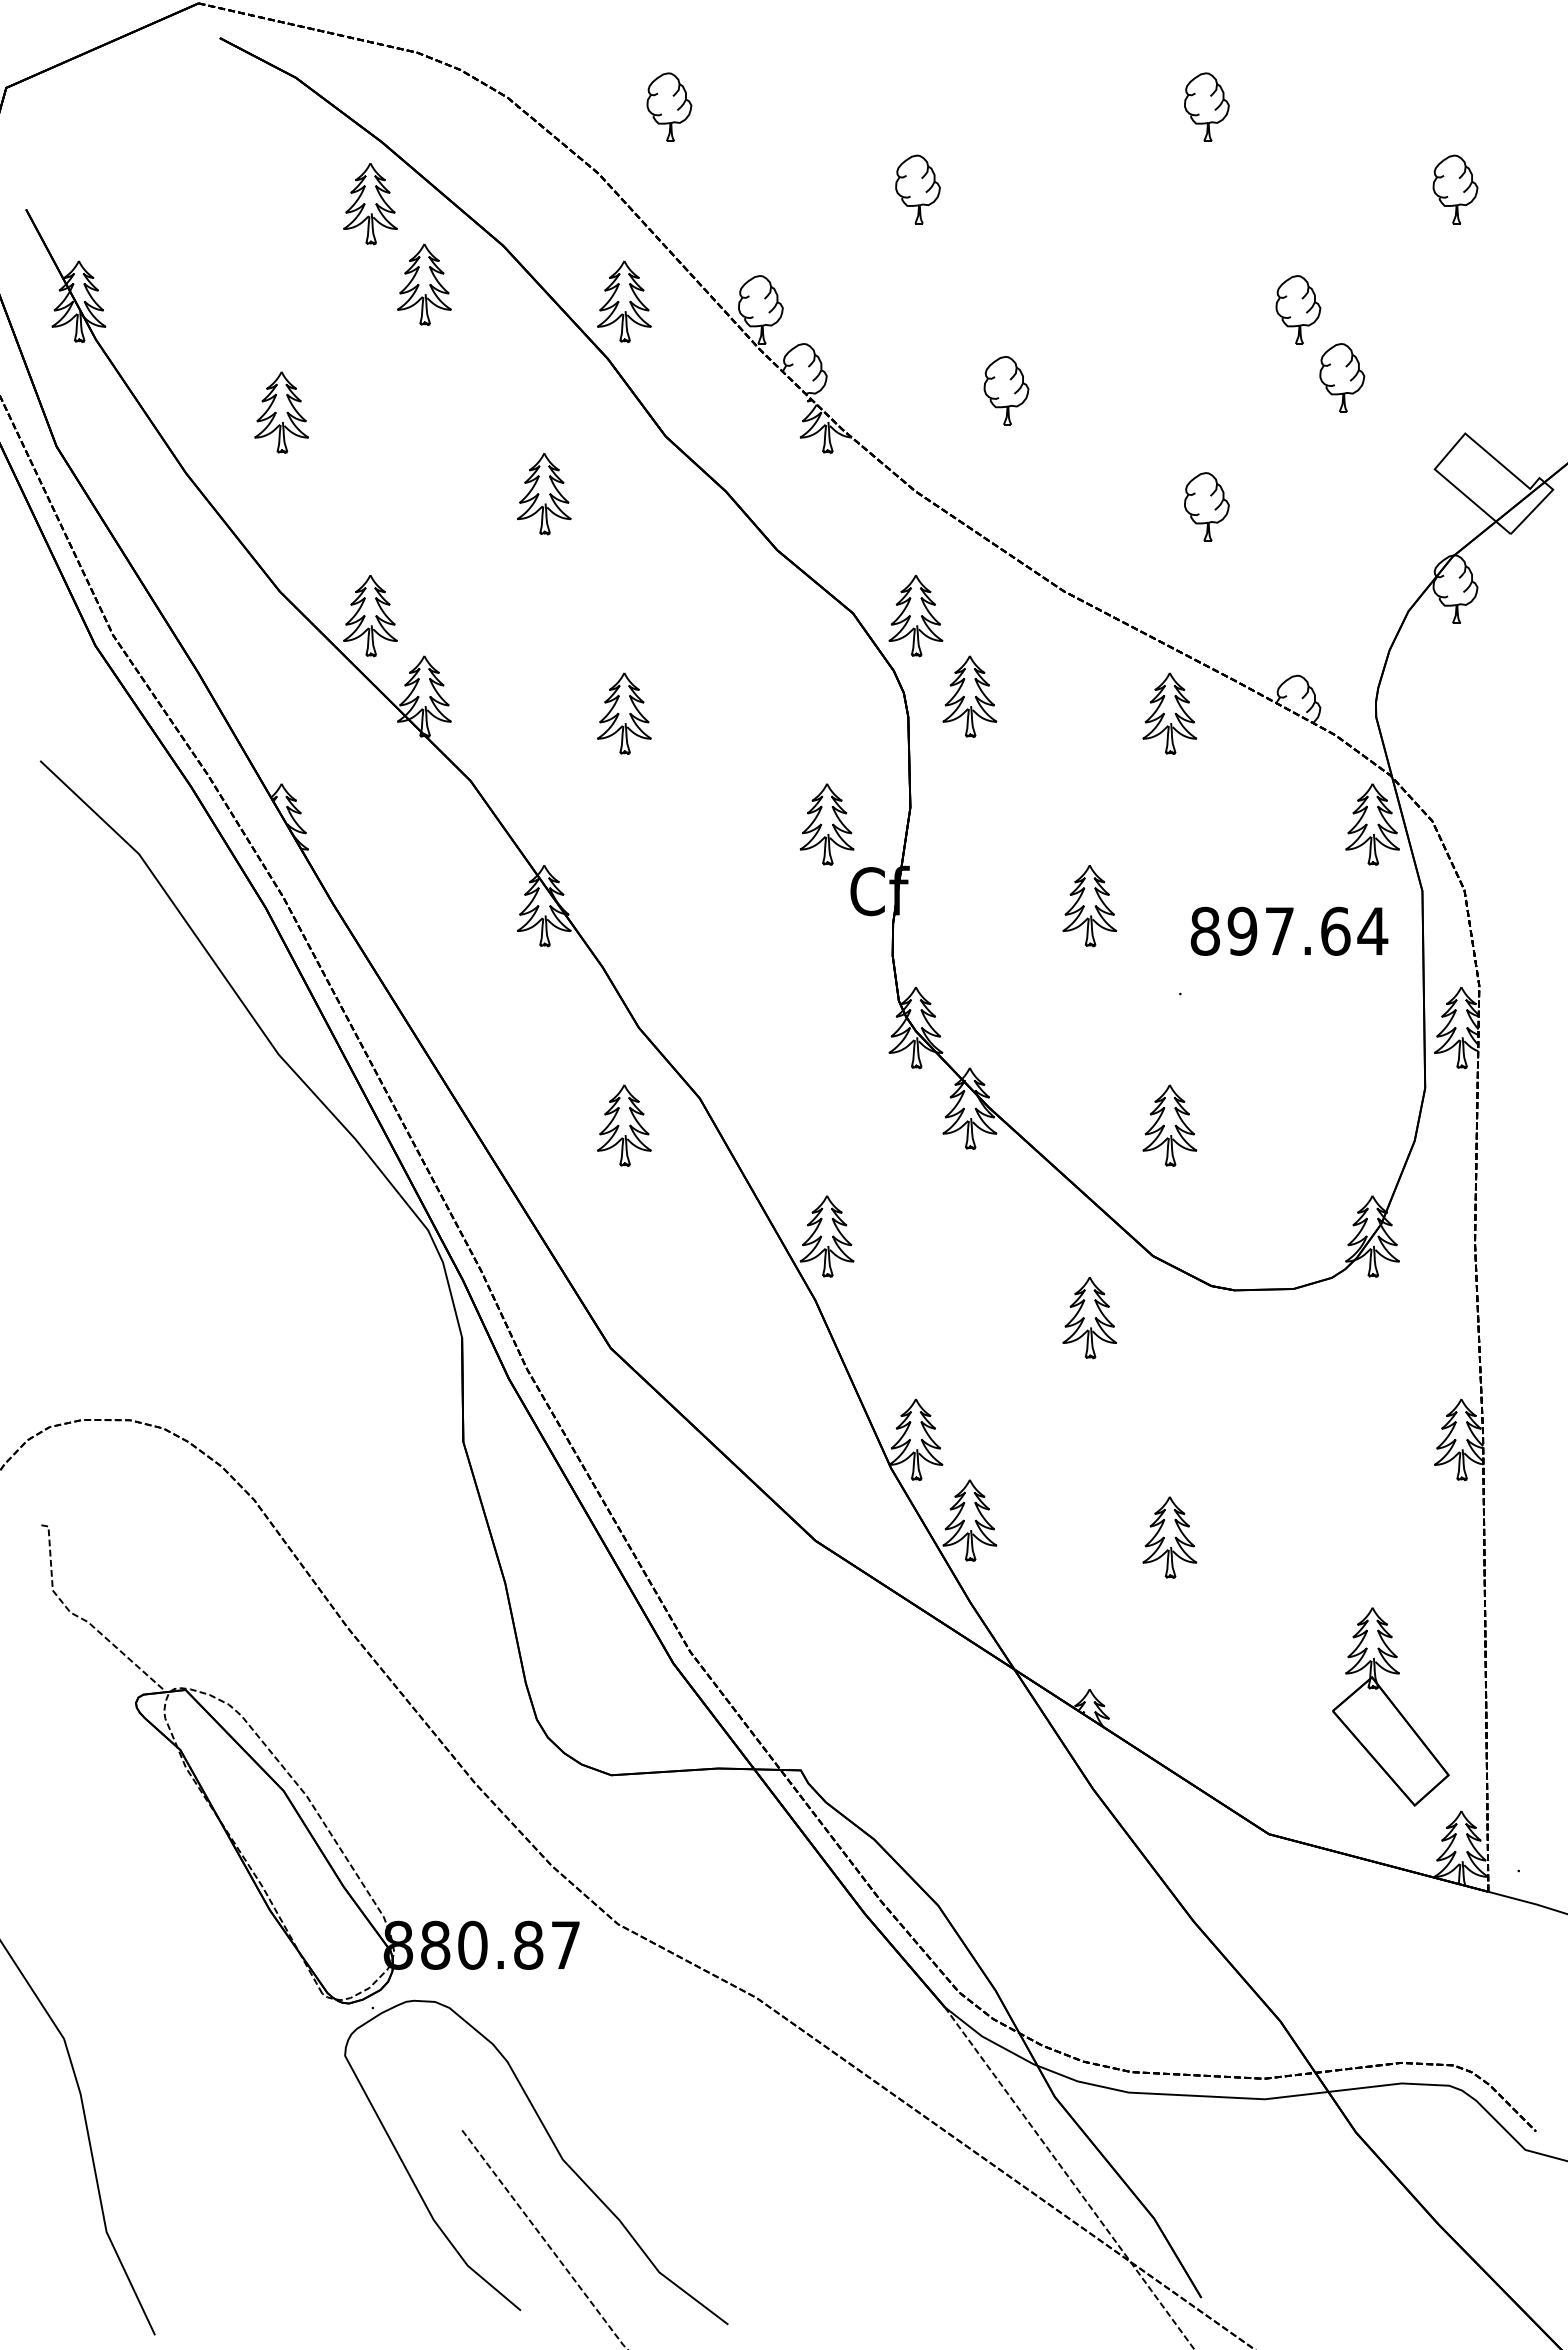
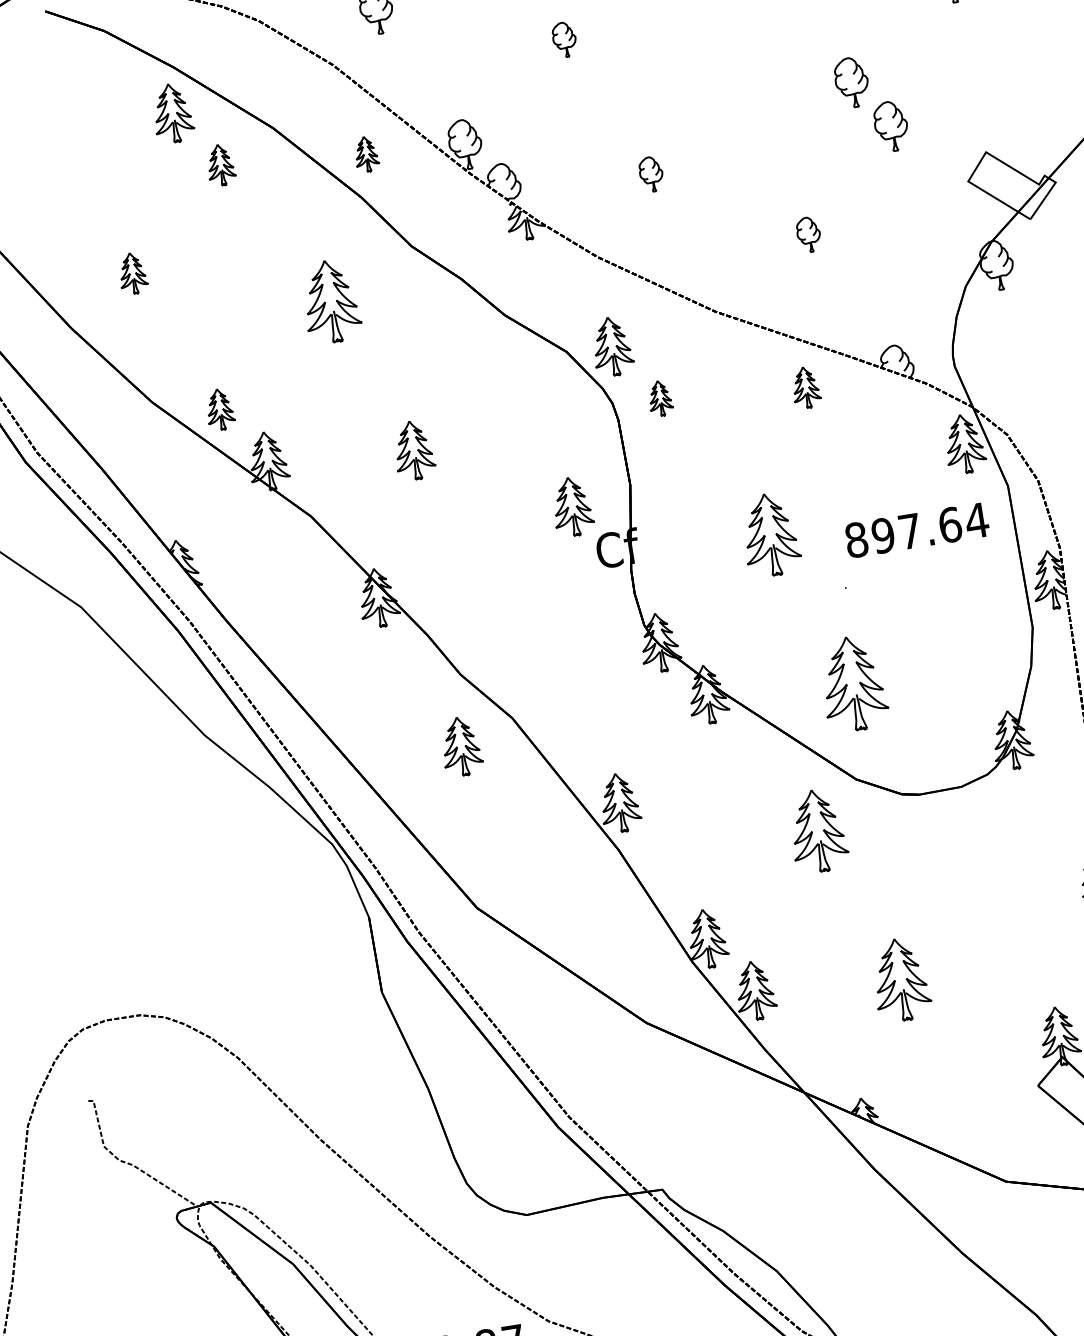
part: (917, 189) -> (564, 39), size x0.7
part: (424, 284) -> (220, 164), size x0.7
part: (624, 301) -> (366, 154), size x0.6
part: (1006, 390) -> (651, 174), size x0.7
part: (281, 412) -> (132, 273), size x0.7
part: (544, 494) -> (331, 302), size x1.4
part: (1206, 506) -> (808, 234), size x0.7
part: (370, 616) -> (220, 409), size x0.7
part: (969, 696) -> (660, 398), size x0.6
part: (1169, 713) -> (805, 387), size x0.7
part: (1089, 906) -> (770, 535), size x1.4
part: (1169, 1125) -> (853, 683), size x1.6
part: (1089, 1318) -> (817, 831), size x1.4
part: (1169, 1537) -> (900, 979), size x1.4

